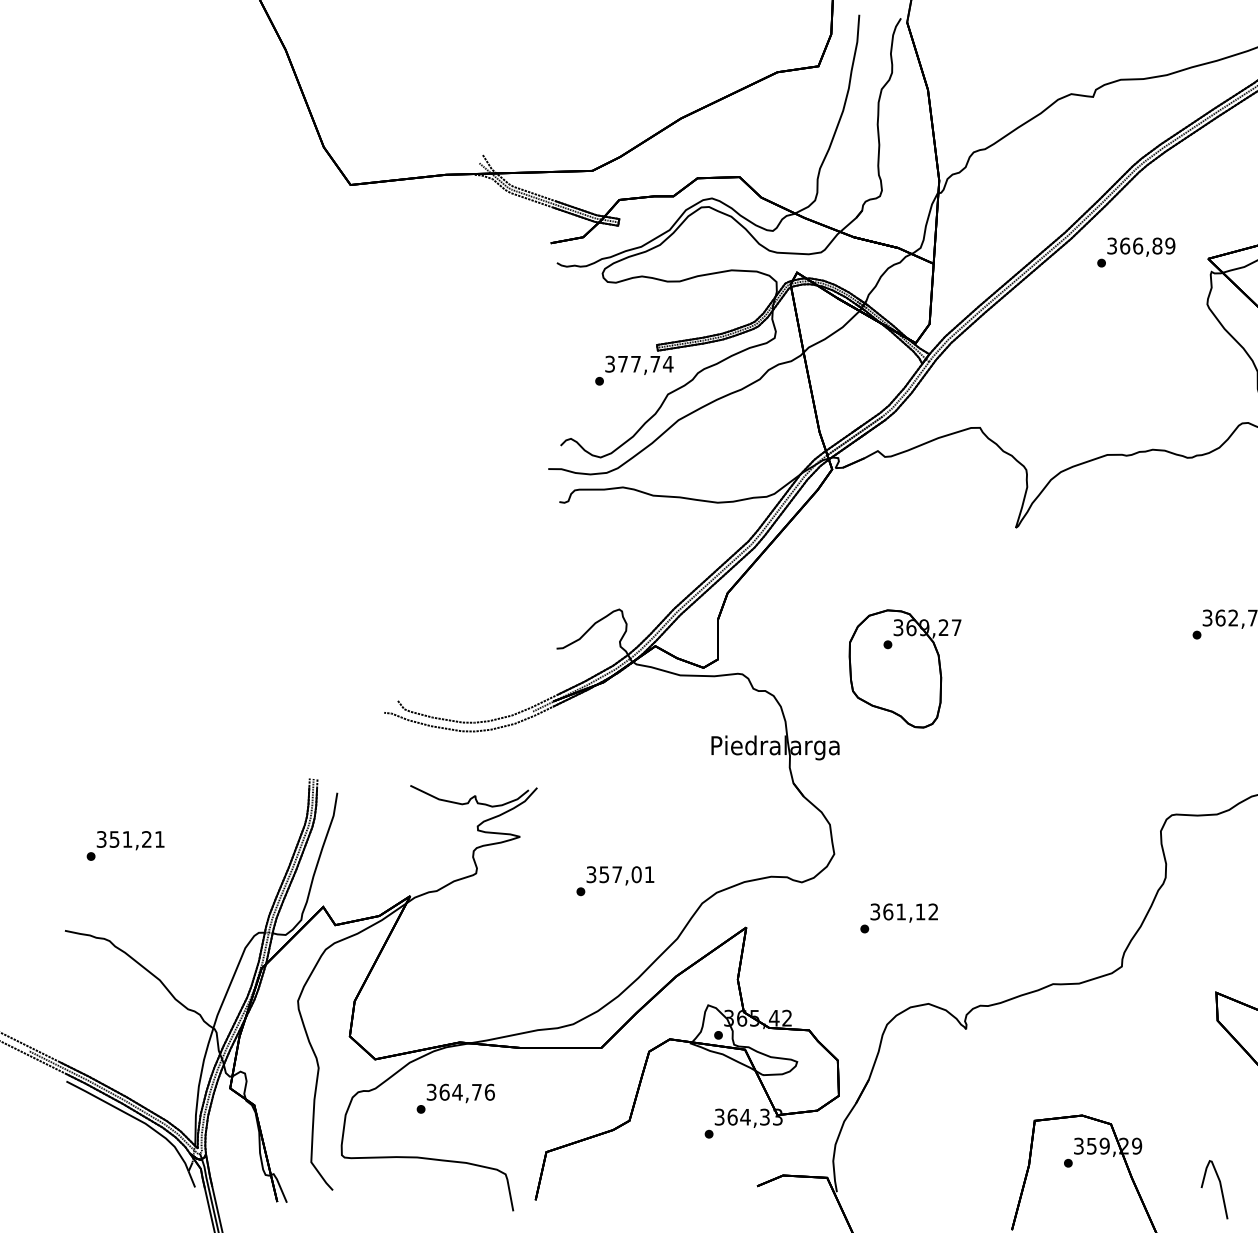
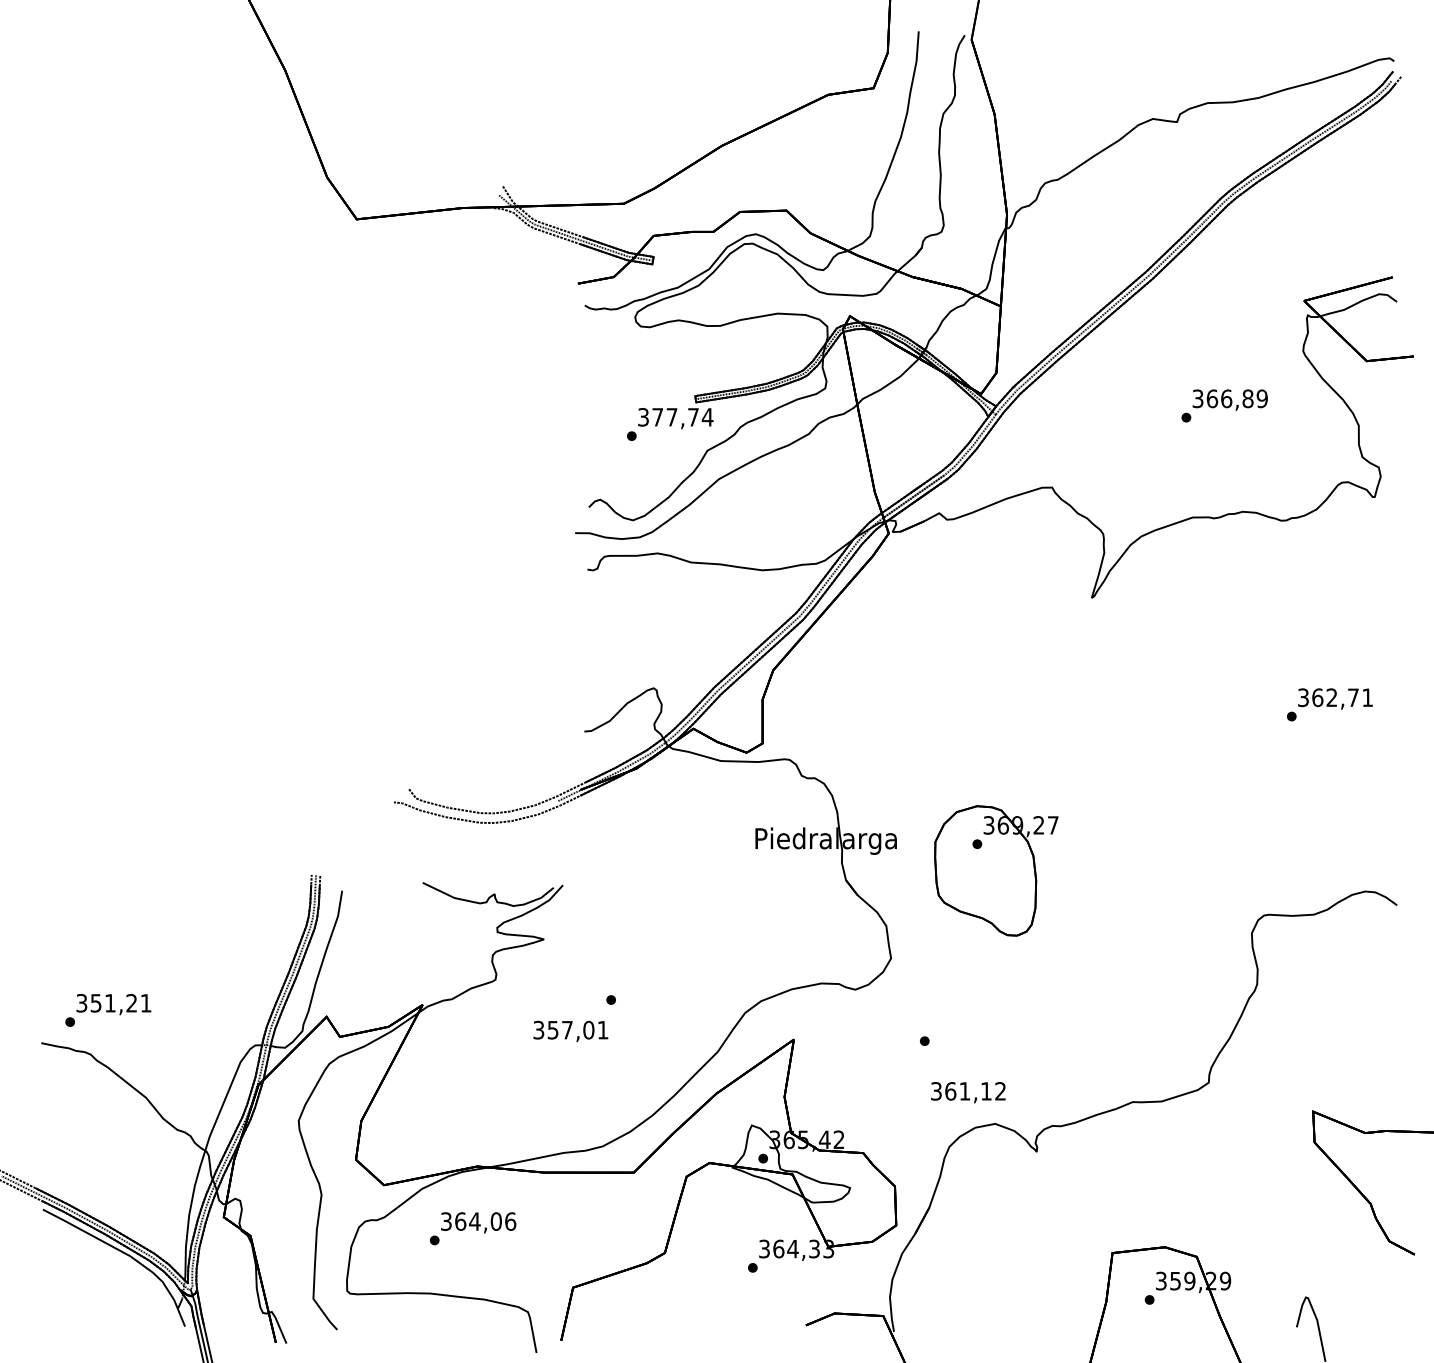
text: (1136, 252) -> (1224, 405), moved
part: (905, 668) -> (996, 870), moved
text: (125, 846) -> (108, 1010), moved
text: (620, 875) -> (570, 1031), moved
text: (904, 912) -> (968, 1092), moved
text: (476, 1092) -> (495, 1221), 364,76 -> 364,06

